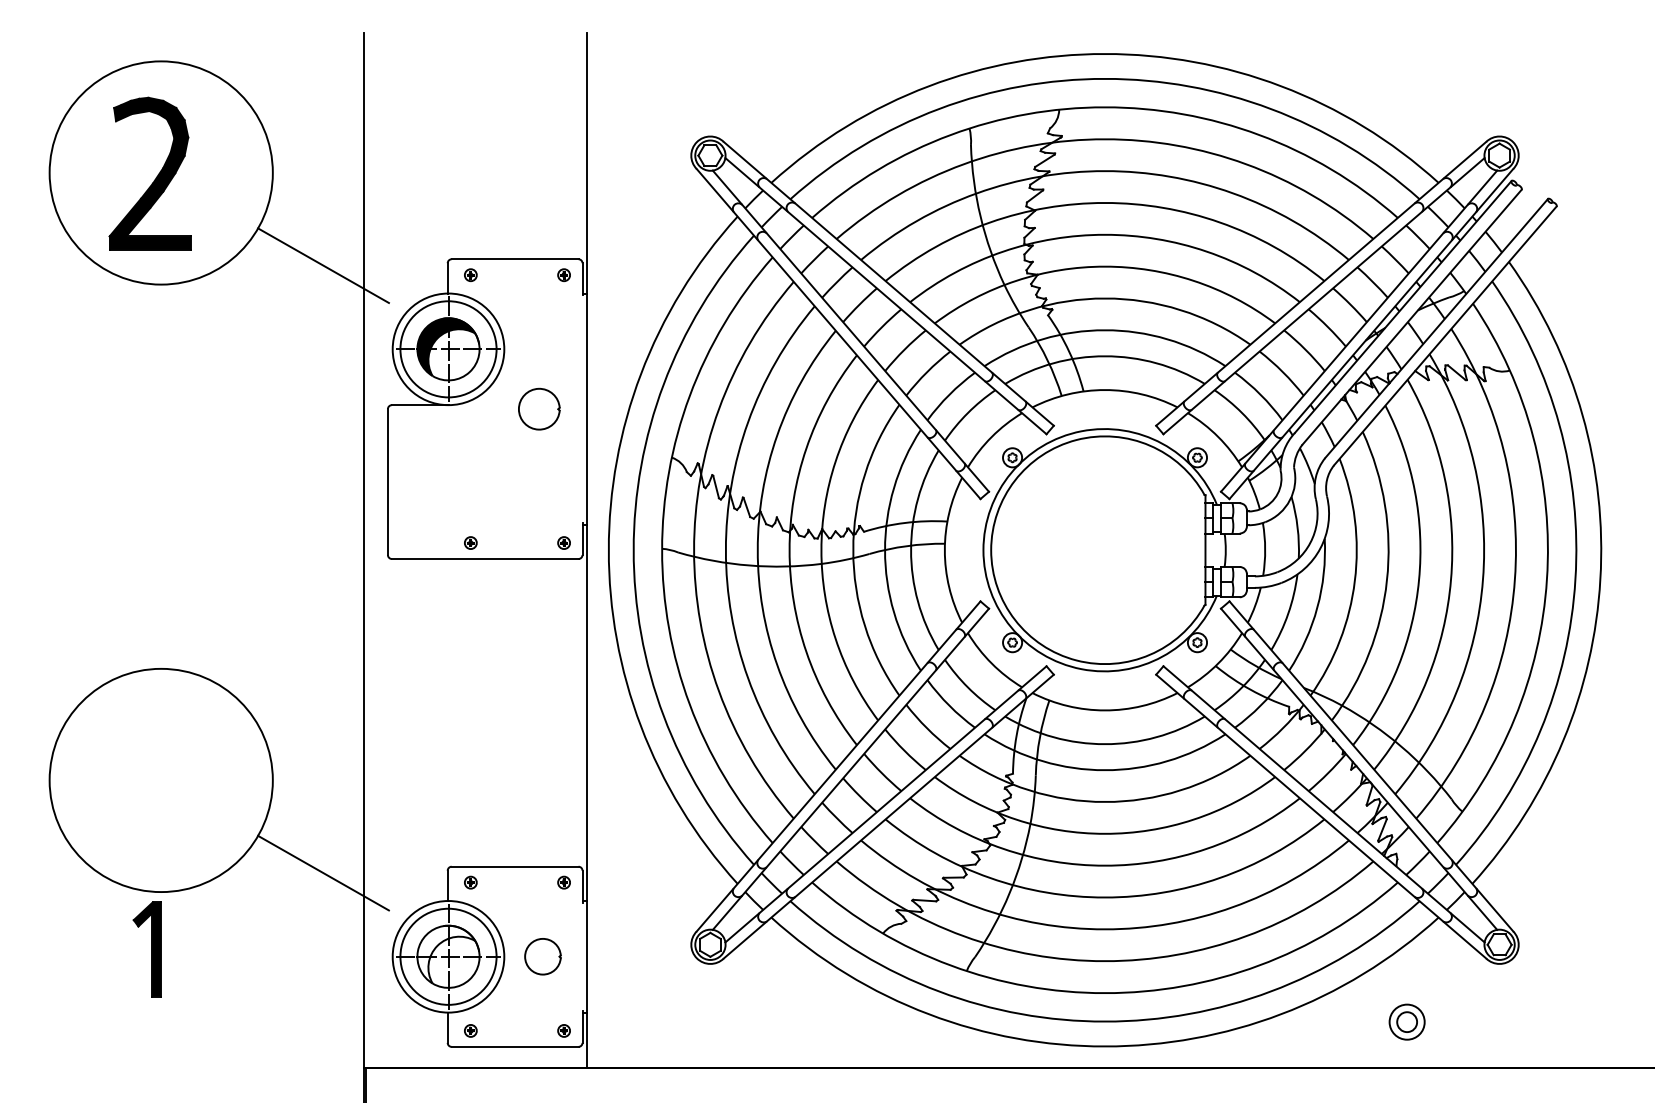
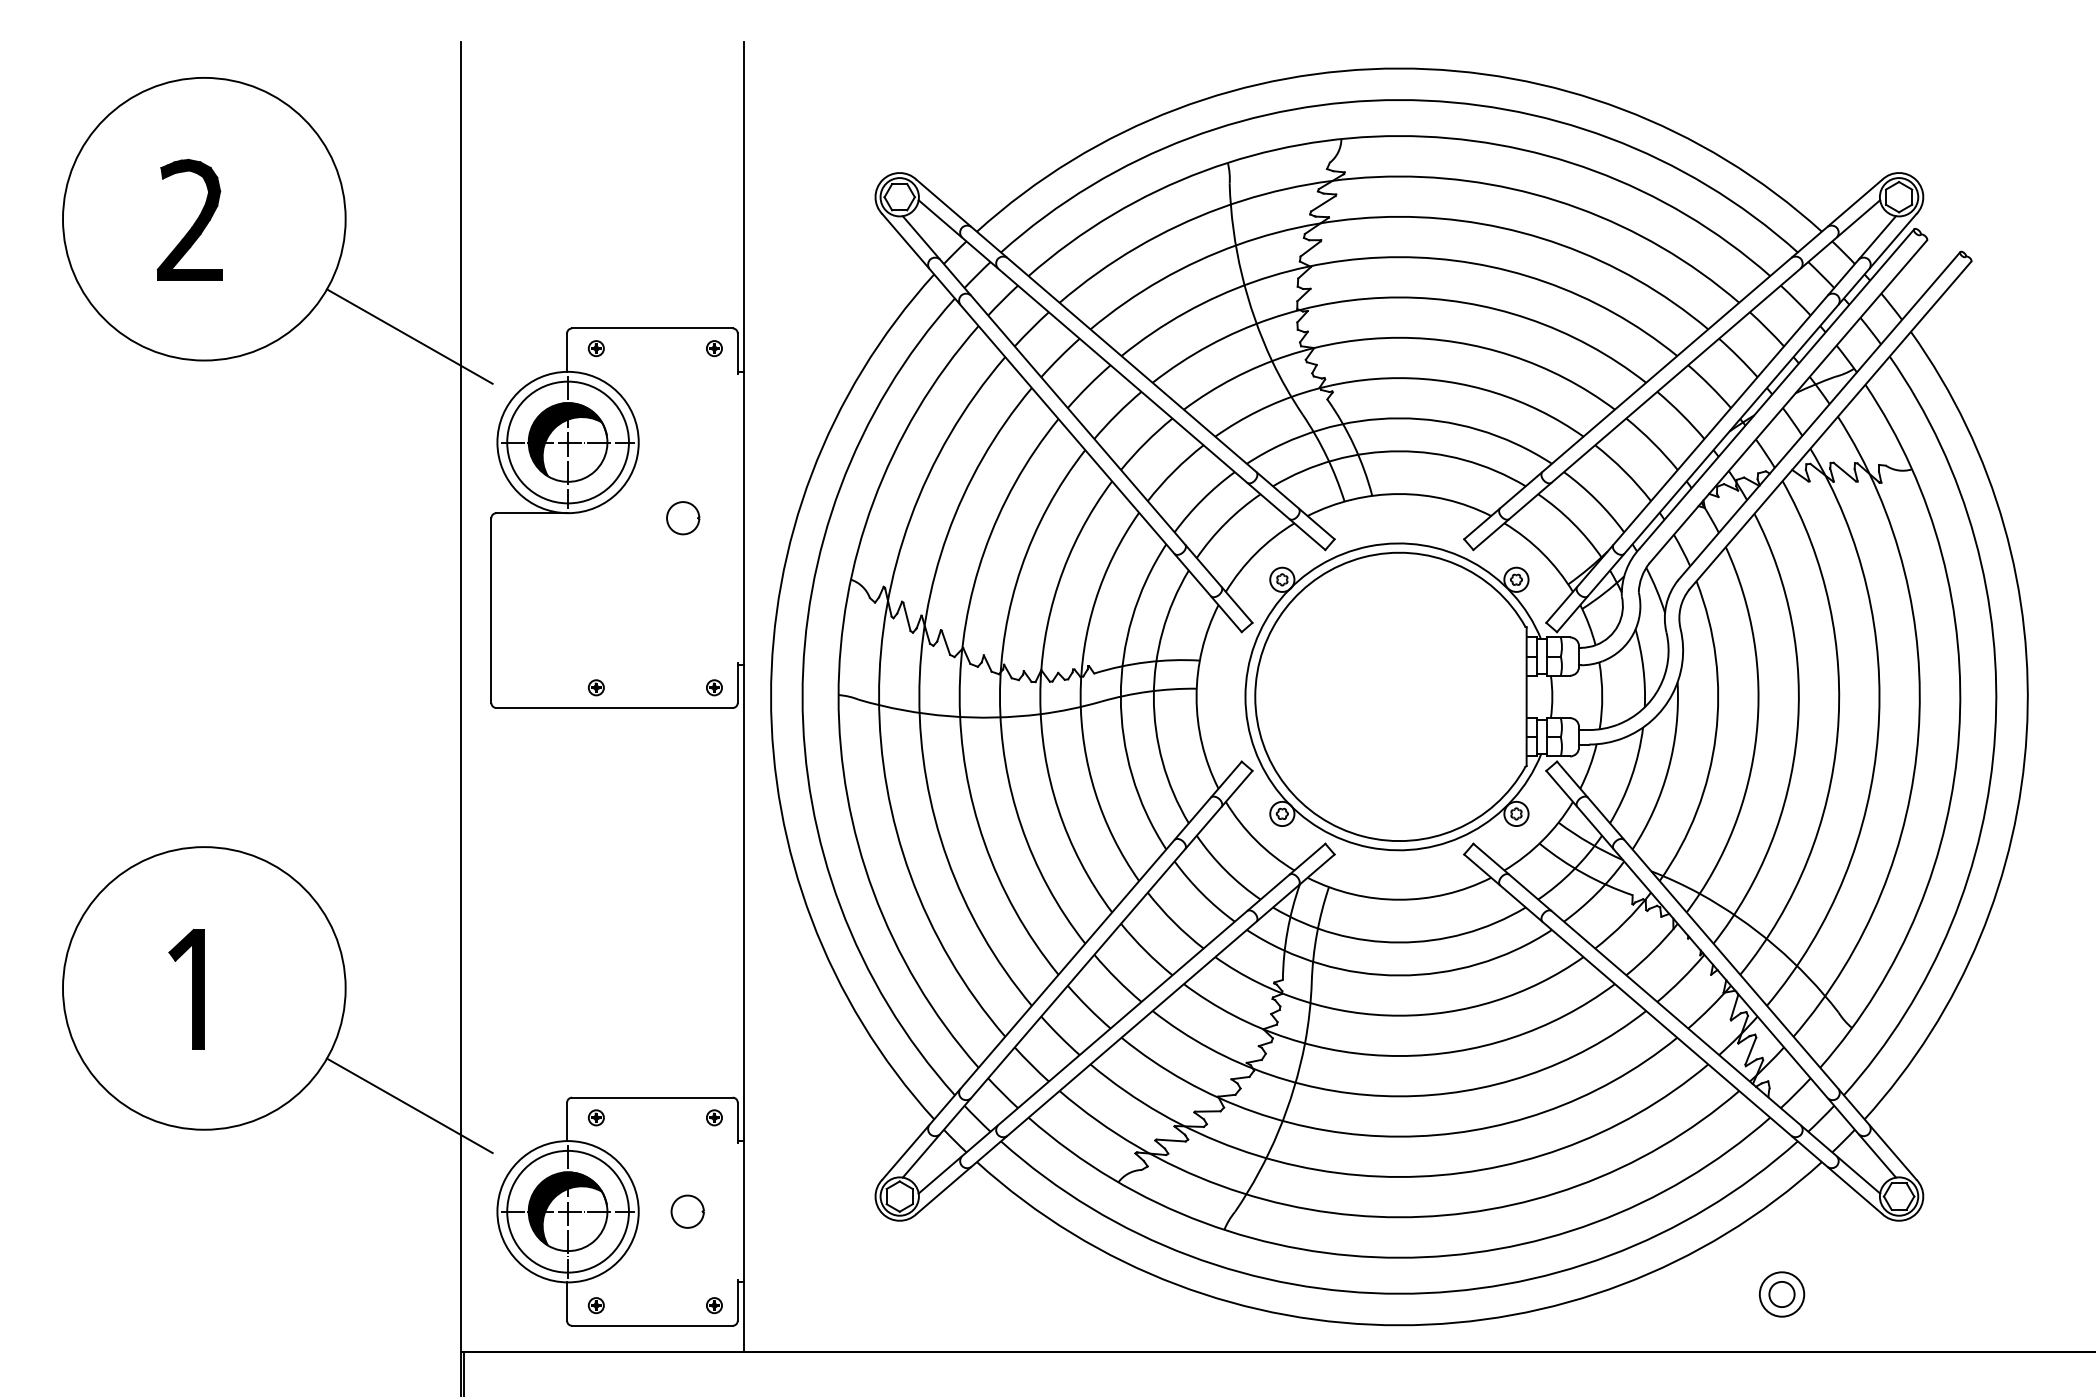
part: (149, 173) -> (189, 219), size x0.62
part: (539, 408) -> (683, 517), size x0.62
part: (146, 949) -> (185, 989), moved
hatch: (446, 954) -> (565, 1208), added
part: (542, 956) -> (687, 1211), size x0.71

